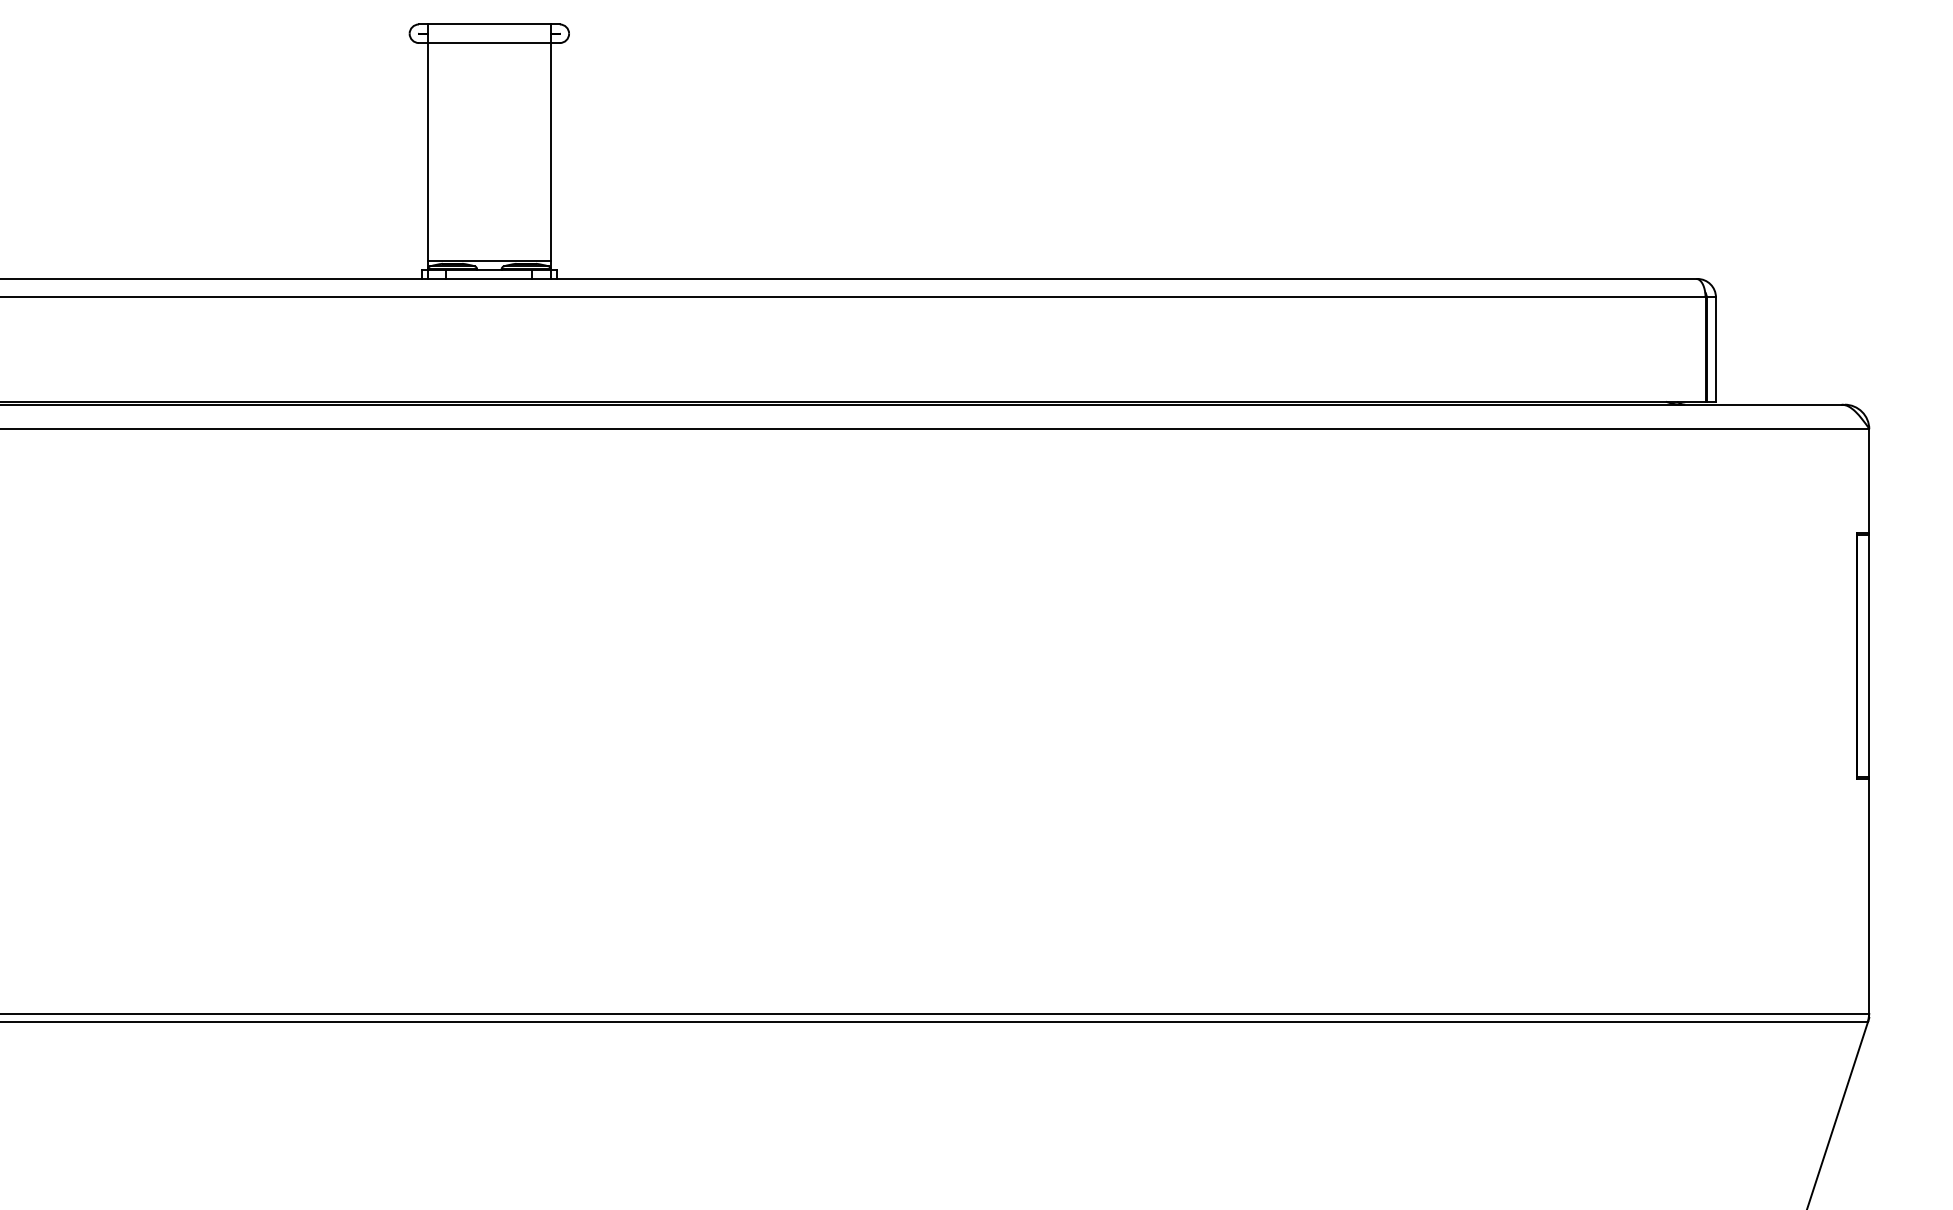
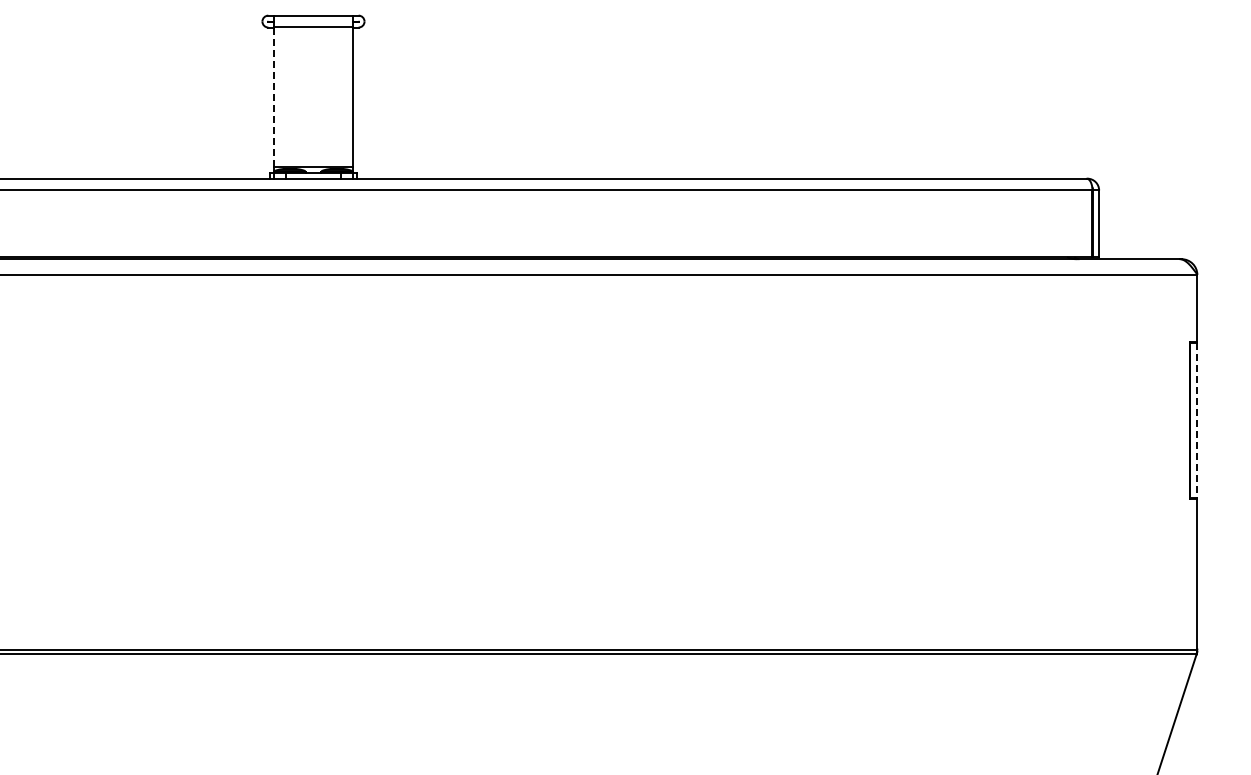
line: (428, 152) -> (274, 97), solid -> dashed
line: (1869, 656) -> (1197, 420), solid -> dashed

